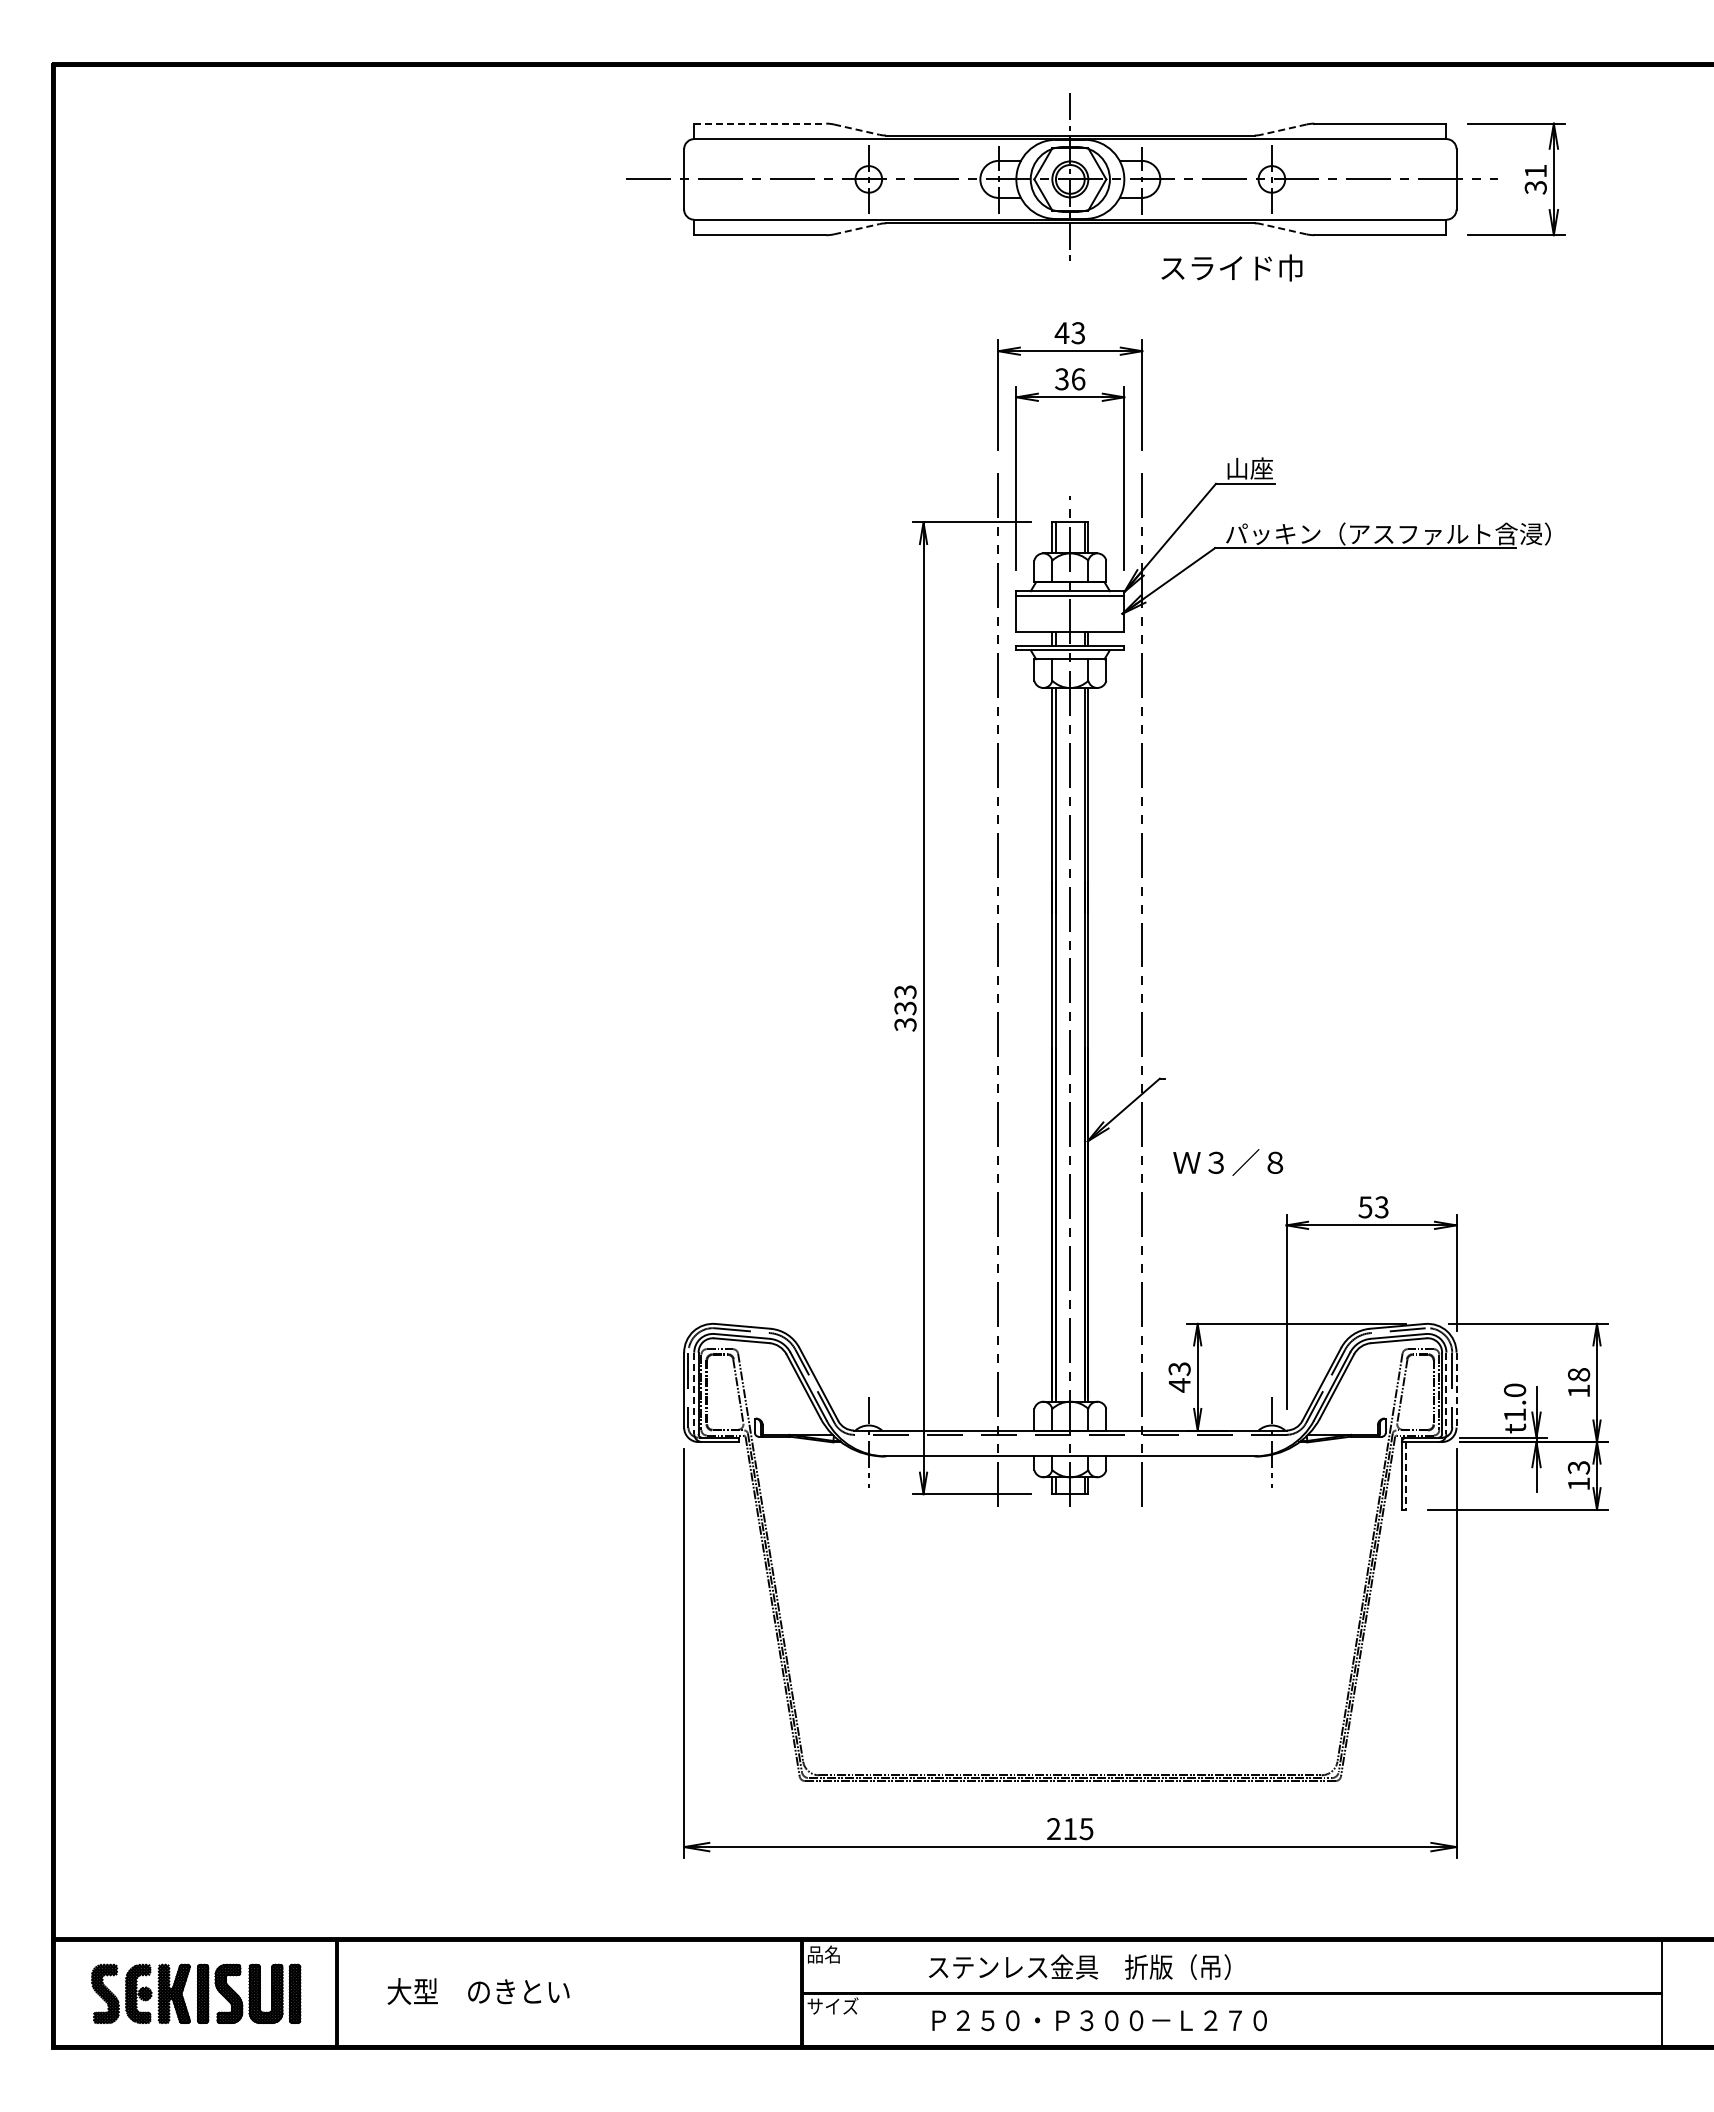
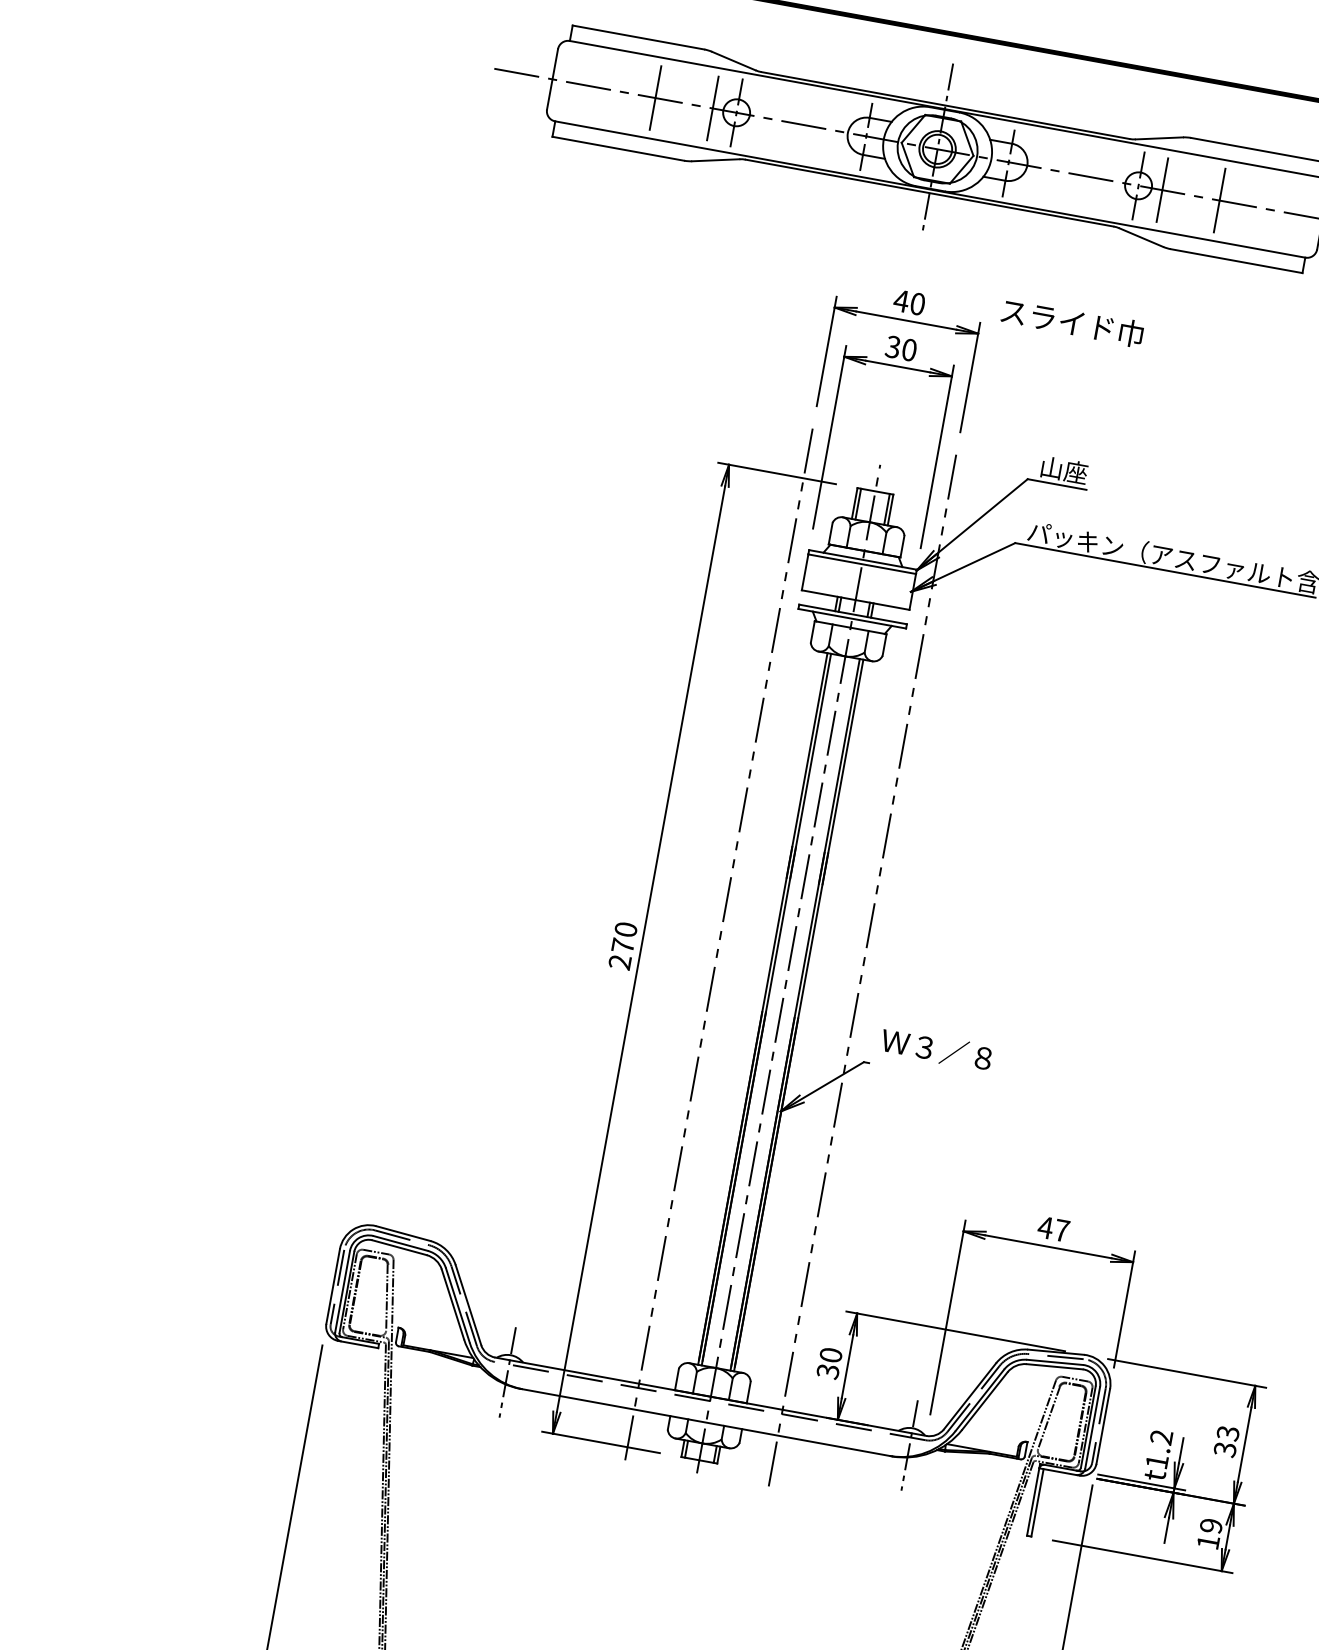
line: (760, 123) -> (638, 37), dashed -> solid
line: (857, 129) -> (734, 60), dashed -> solid
line: (1283, 129) -> (1159, 138), dashed -> solid
line: (787, 179) -> (655, 98), added
line: (844, 179) -> (712, 108), added
line: (1295, 179) -> (1162, 190), added
line: (1353, 179) -> (1219, 200), added
line: (857, 229) -> (716, 160), dashed -> solid
line: (1283, 229) -> (1141, 237), dashed -> solid
text: (1231, 267) -> (1072, 322), moved
text: (1078, 333) -> (917, 304), 43 -> 40
text: (1078, 379) -> (909, 350), 36 -> 30
text: (905, 1008) -> (623, 946), 333 -> 270
text: (1228, 1162) -> (936, 1049), moved
text: (1373, 1207) -> (1053, 1229), 53 -> 47
text: (1179, 1377) -> (829, 1363), 43 -> 30
text: (1578, 1383) -> (1226, 1441), 18 -> 33
line: (1456, 1390) -> (1103, 1426), dashed -> solid
text: (1515, 1390) -> (1162, 1437), t1.0 -> t1.2
line: (694, 1393) -> (342, 1291), dashed -> solid
line: (1446, 1393) -> (1092, 1428), dashed -> solid
text: (1578, 1467) -> (1210, 1525), 13 -> 19
line: (1406, 1476) -> (1037, 1503), dashed -> solid

